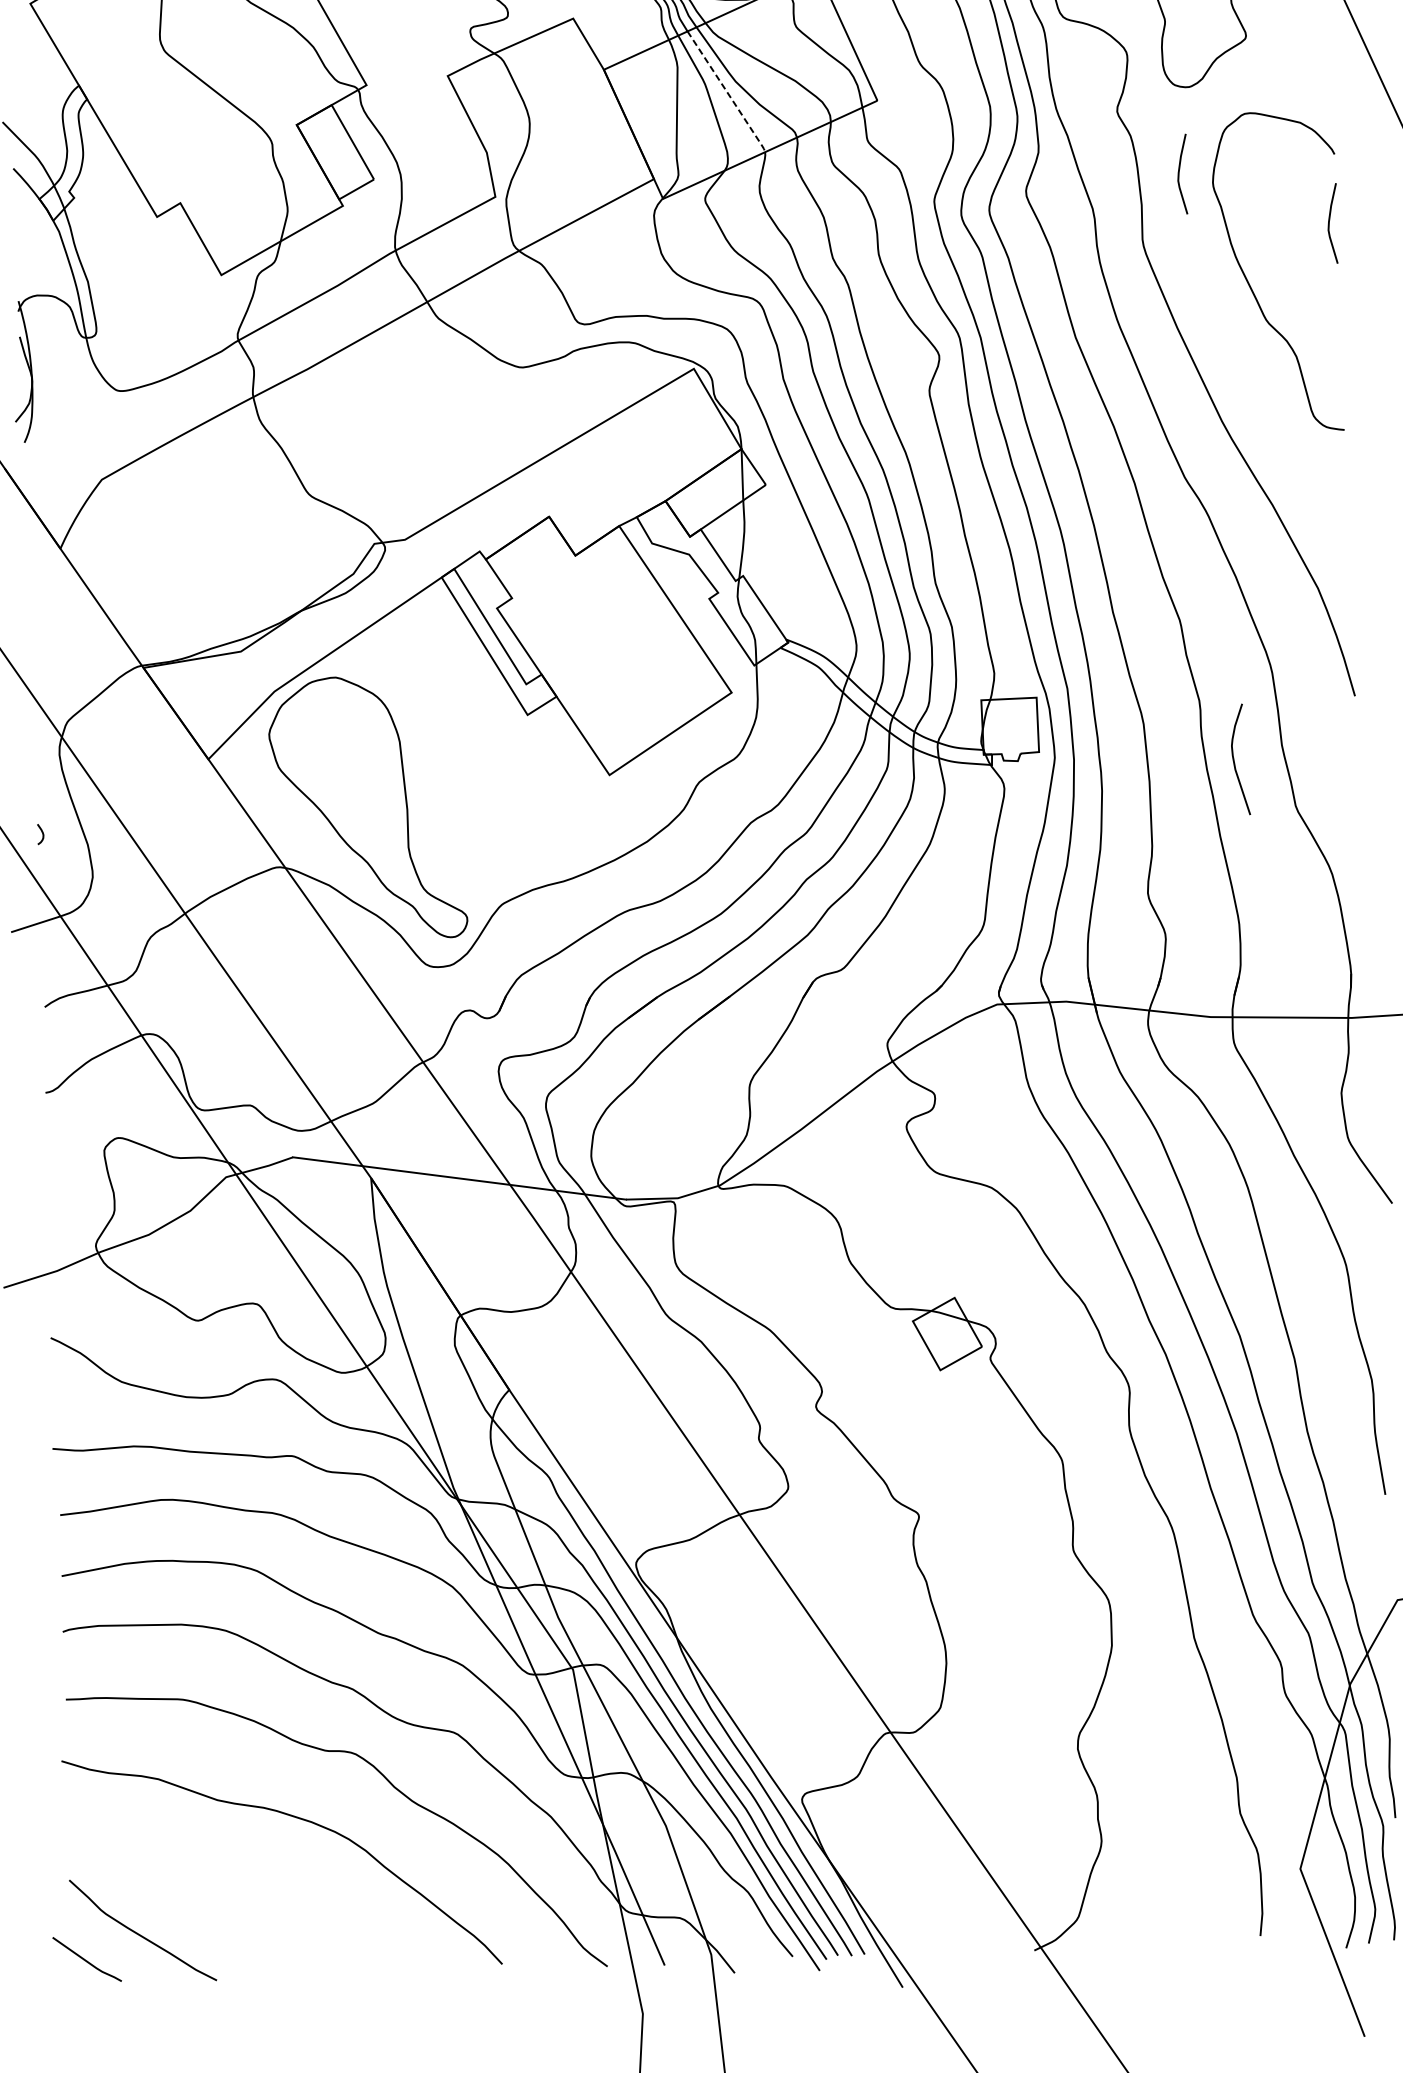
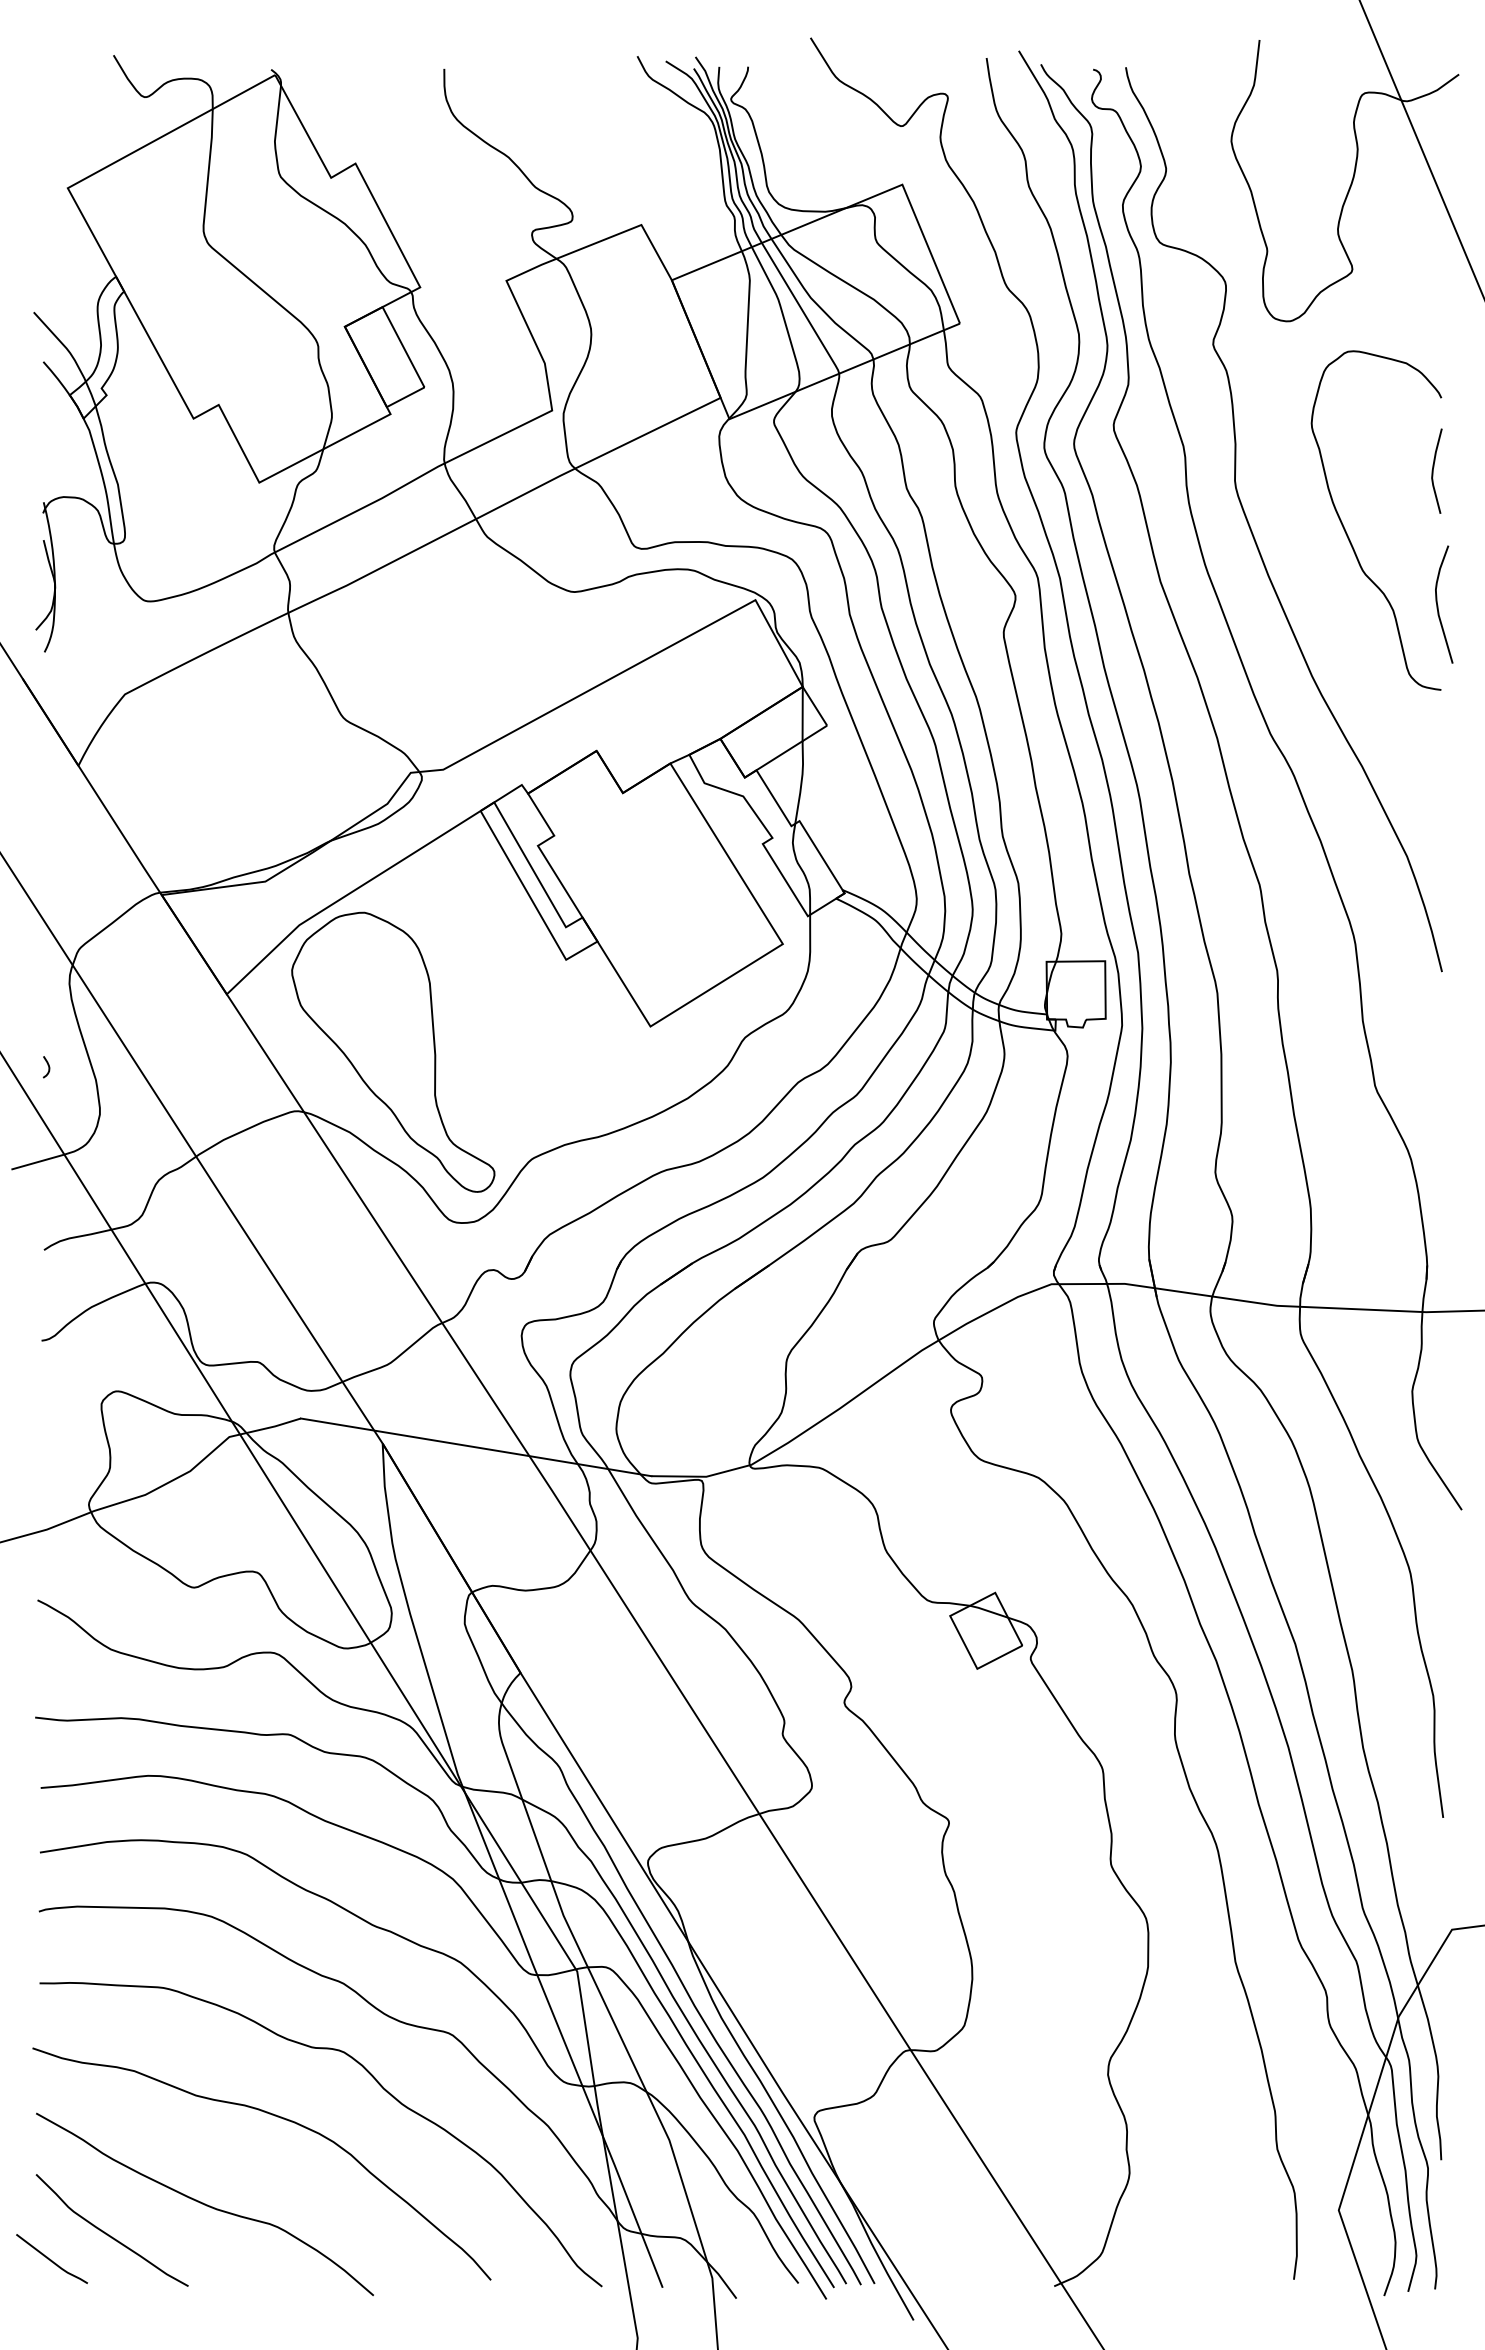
line: (727, 92) -> (801, 309), dashed -> solid
curve: (1179, 173) -> (1276, 412), removed
curve: (1234, 760) -> (1438, 605), moved
curve: (229, 1902) -> (204, 2204), added

